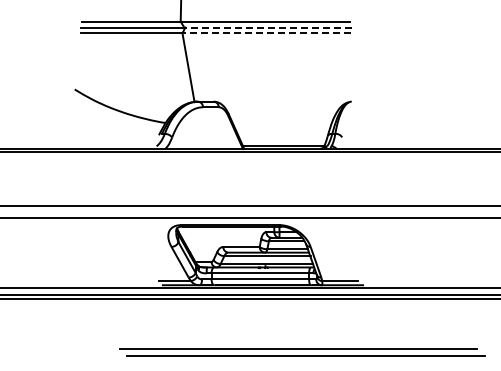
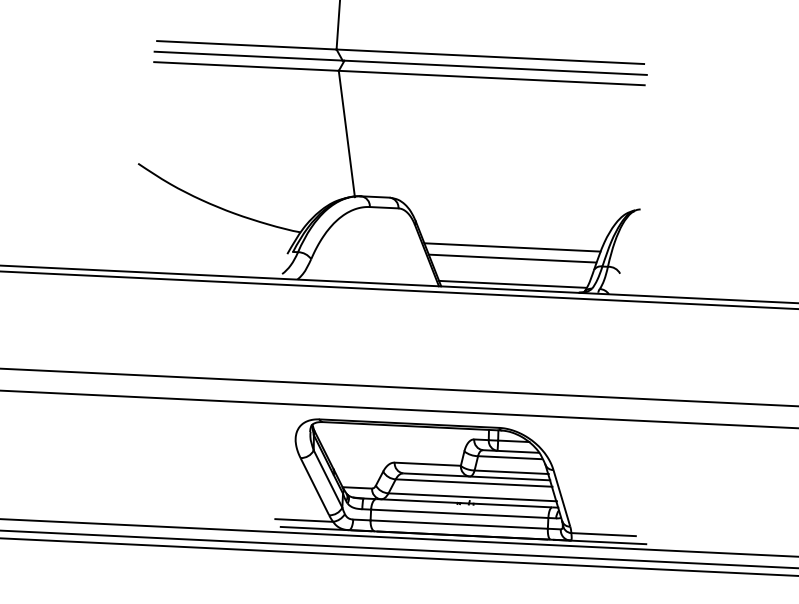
line: (268, 27) -> (495, 67), dashed -> solid
line: (266, 33) -> (491, 78), dashed -> solid
line: (281, 125) -> (510, 246), added
line: (282, 131) -> (512, 257), added

